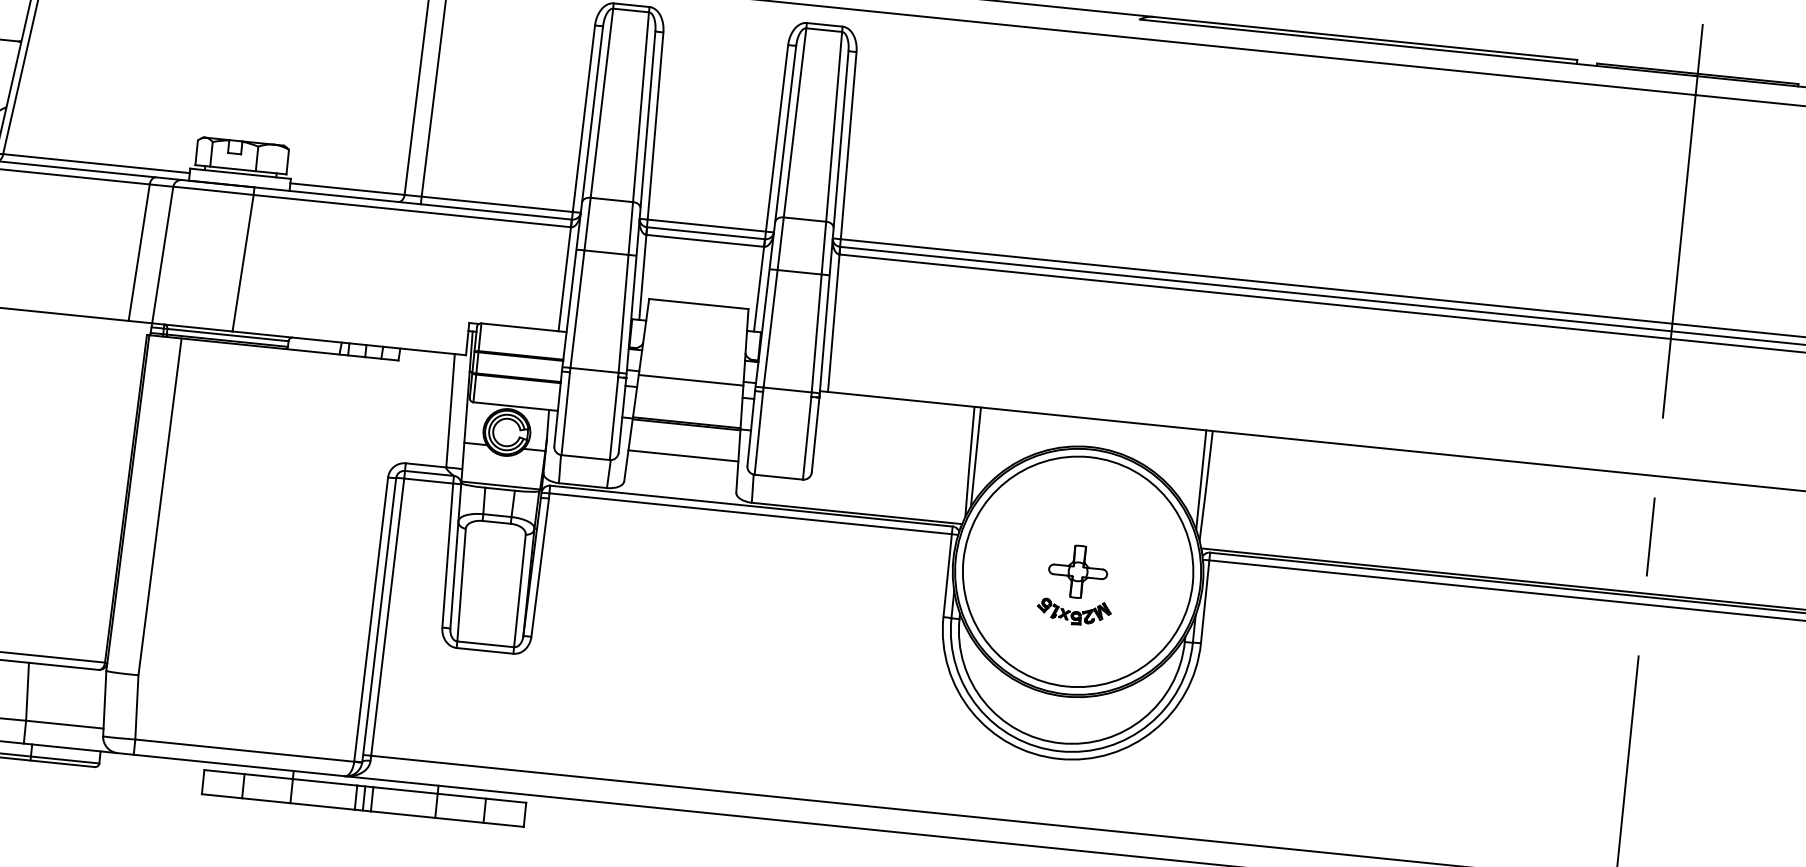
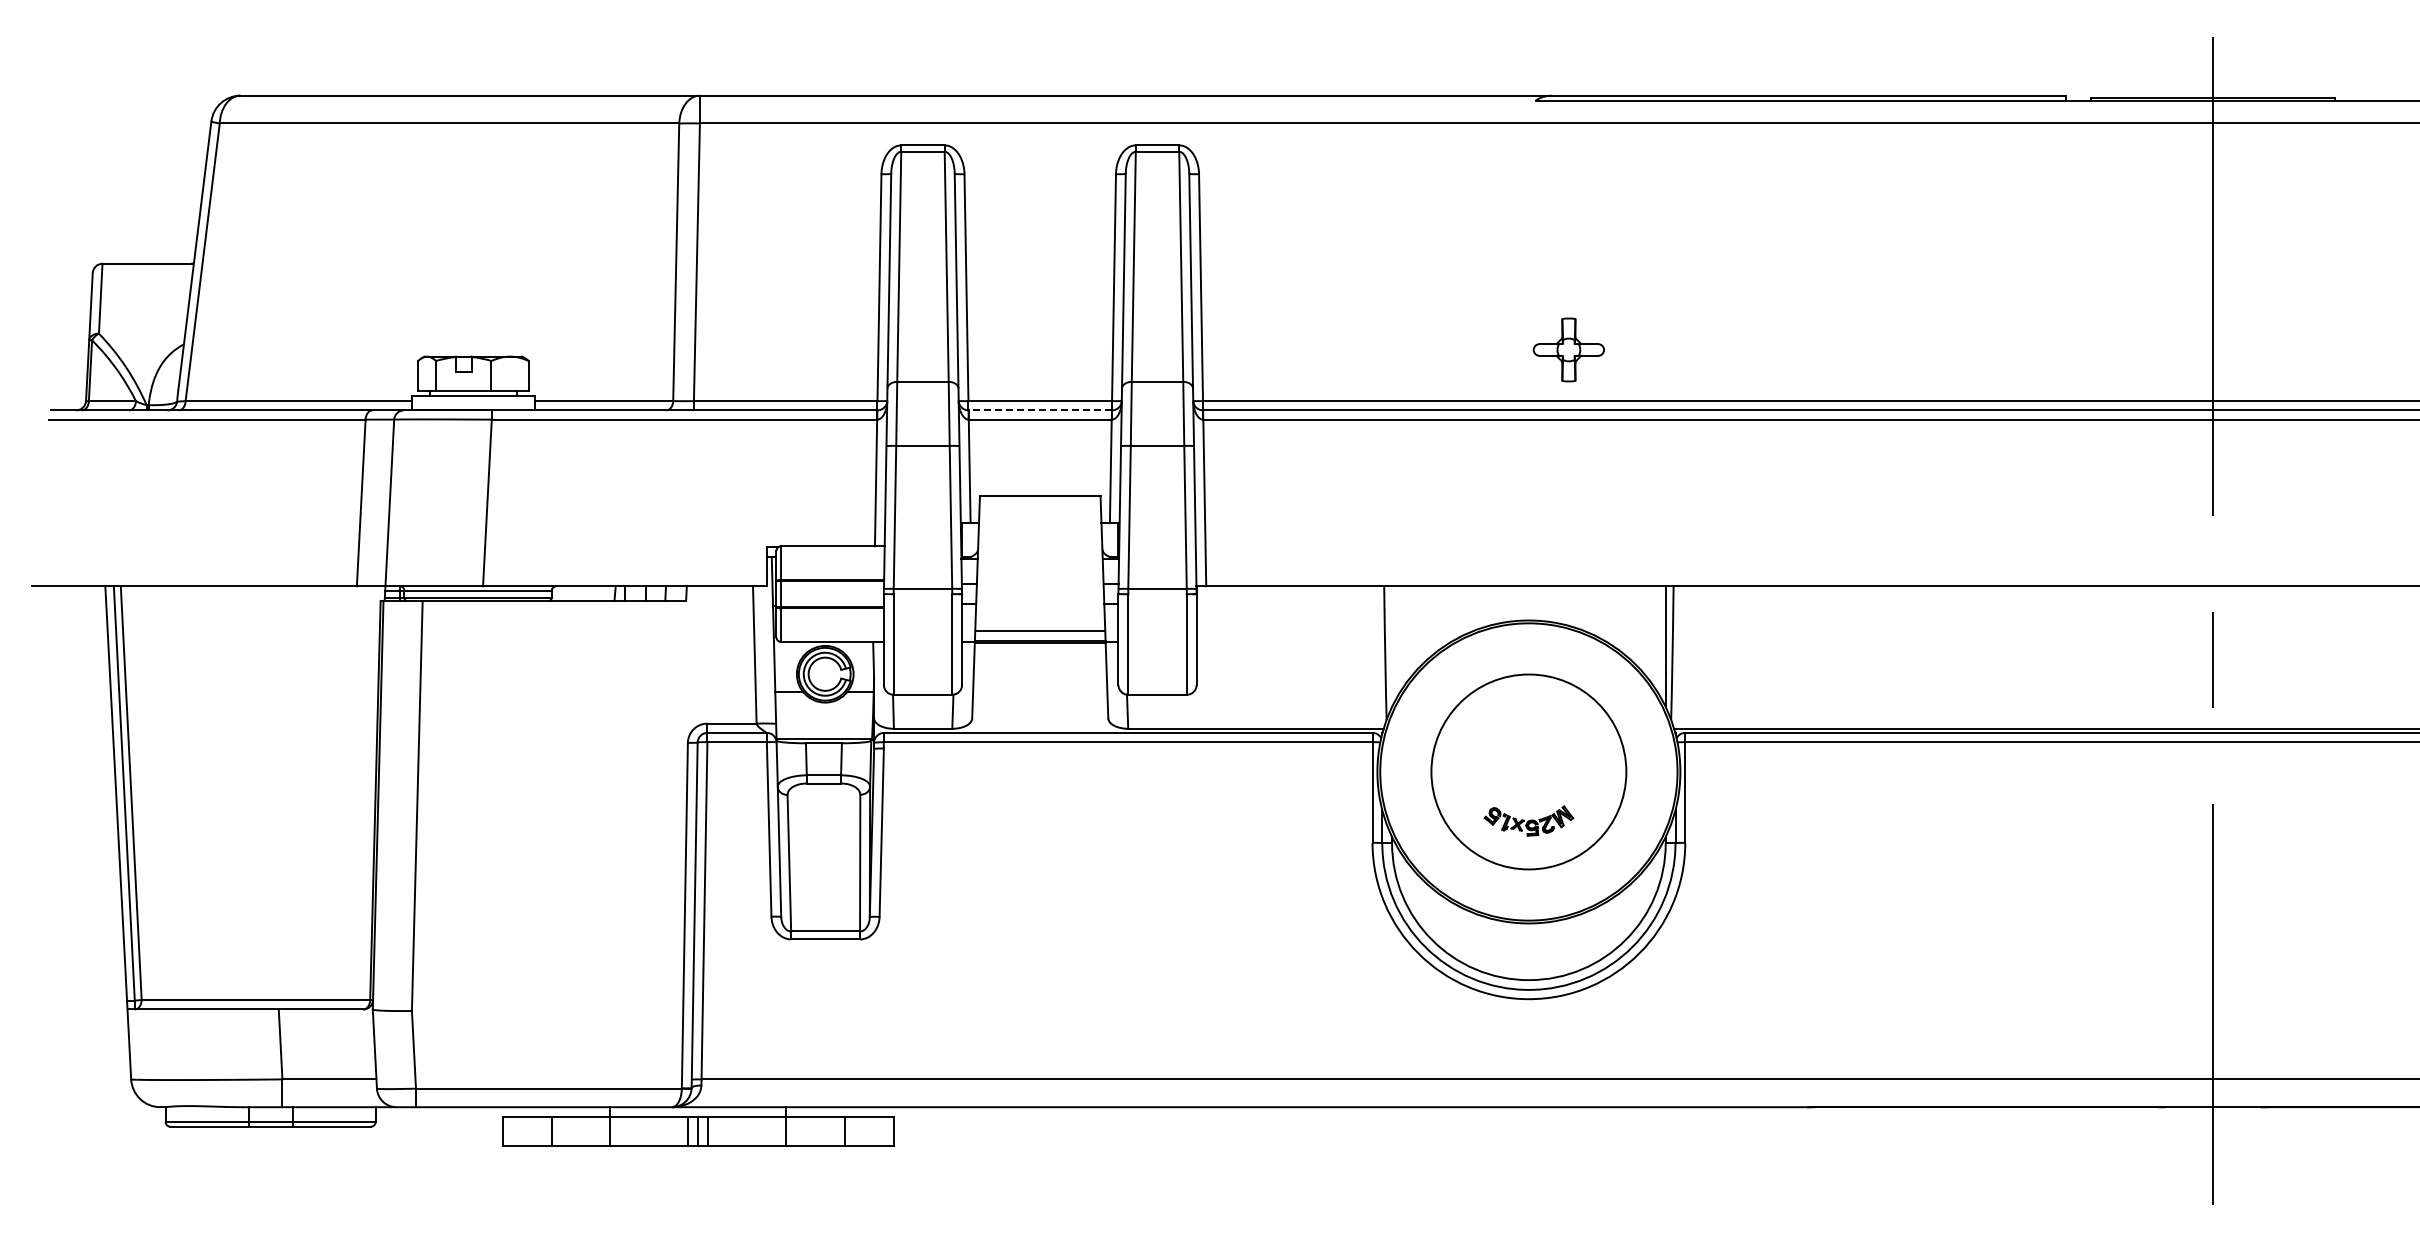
line: (706, 233) -> (1040, 410), solid -> dashed
line: (690, 380) -> (1039, 631), moved
line: (682, 455) -> (1039, 680), removed
line: (976, 457) -> (1392, 646), removed
circle: (1077, 571) -> (1528, 771), size x0.7
part: (1077, 571) -> (1568, 349), moved

